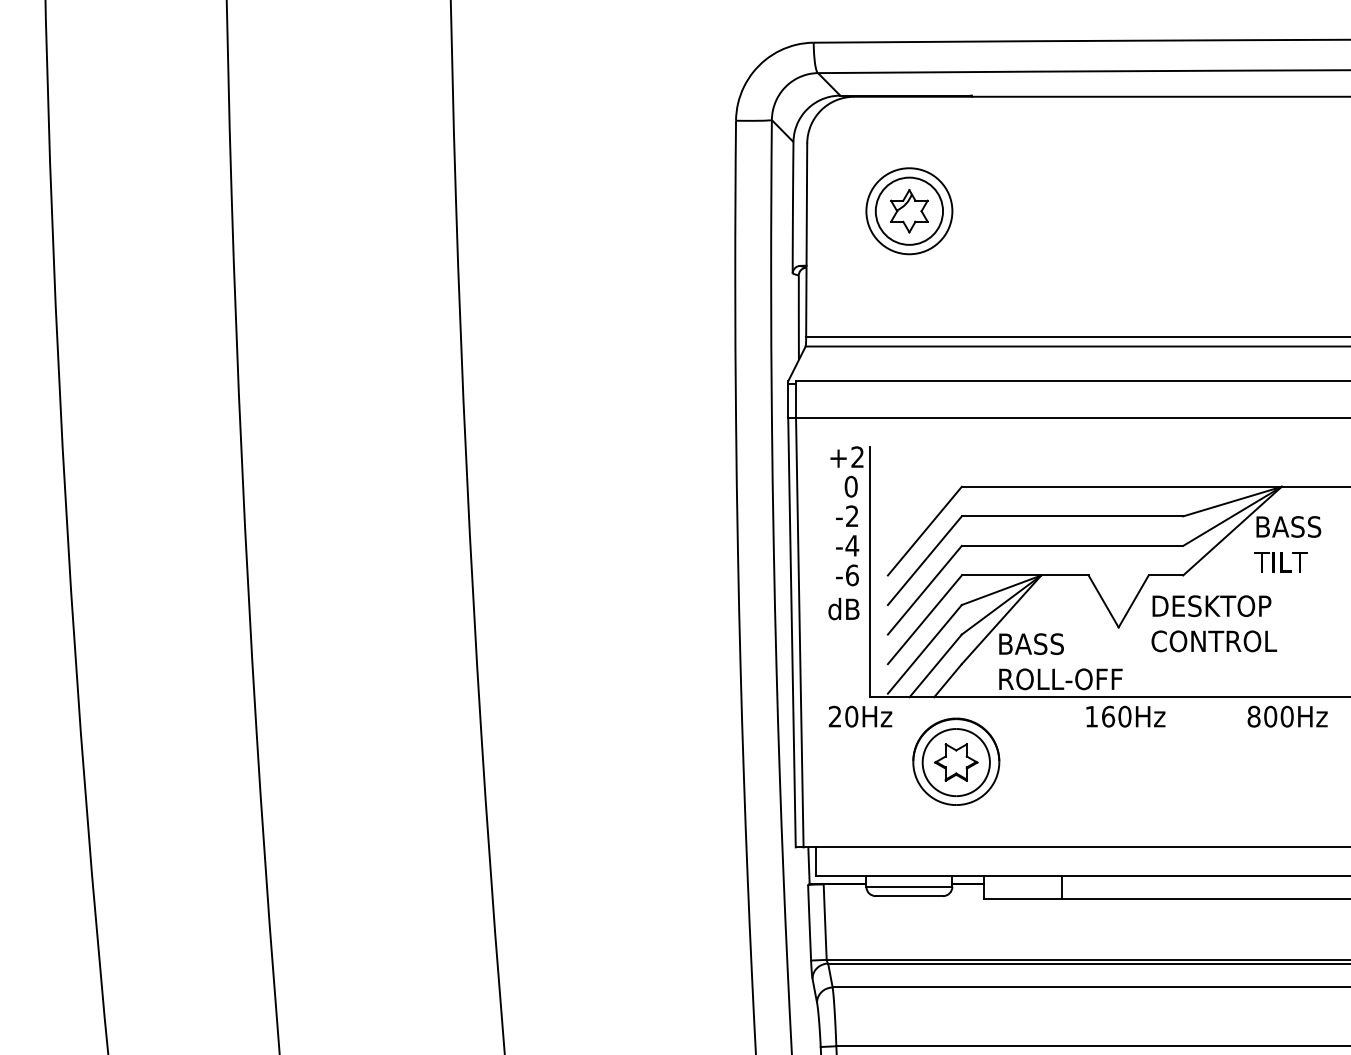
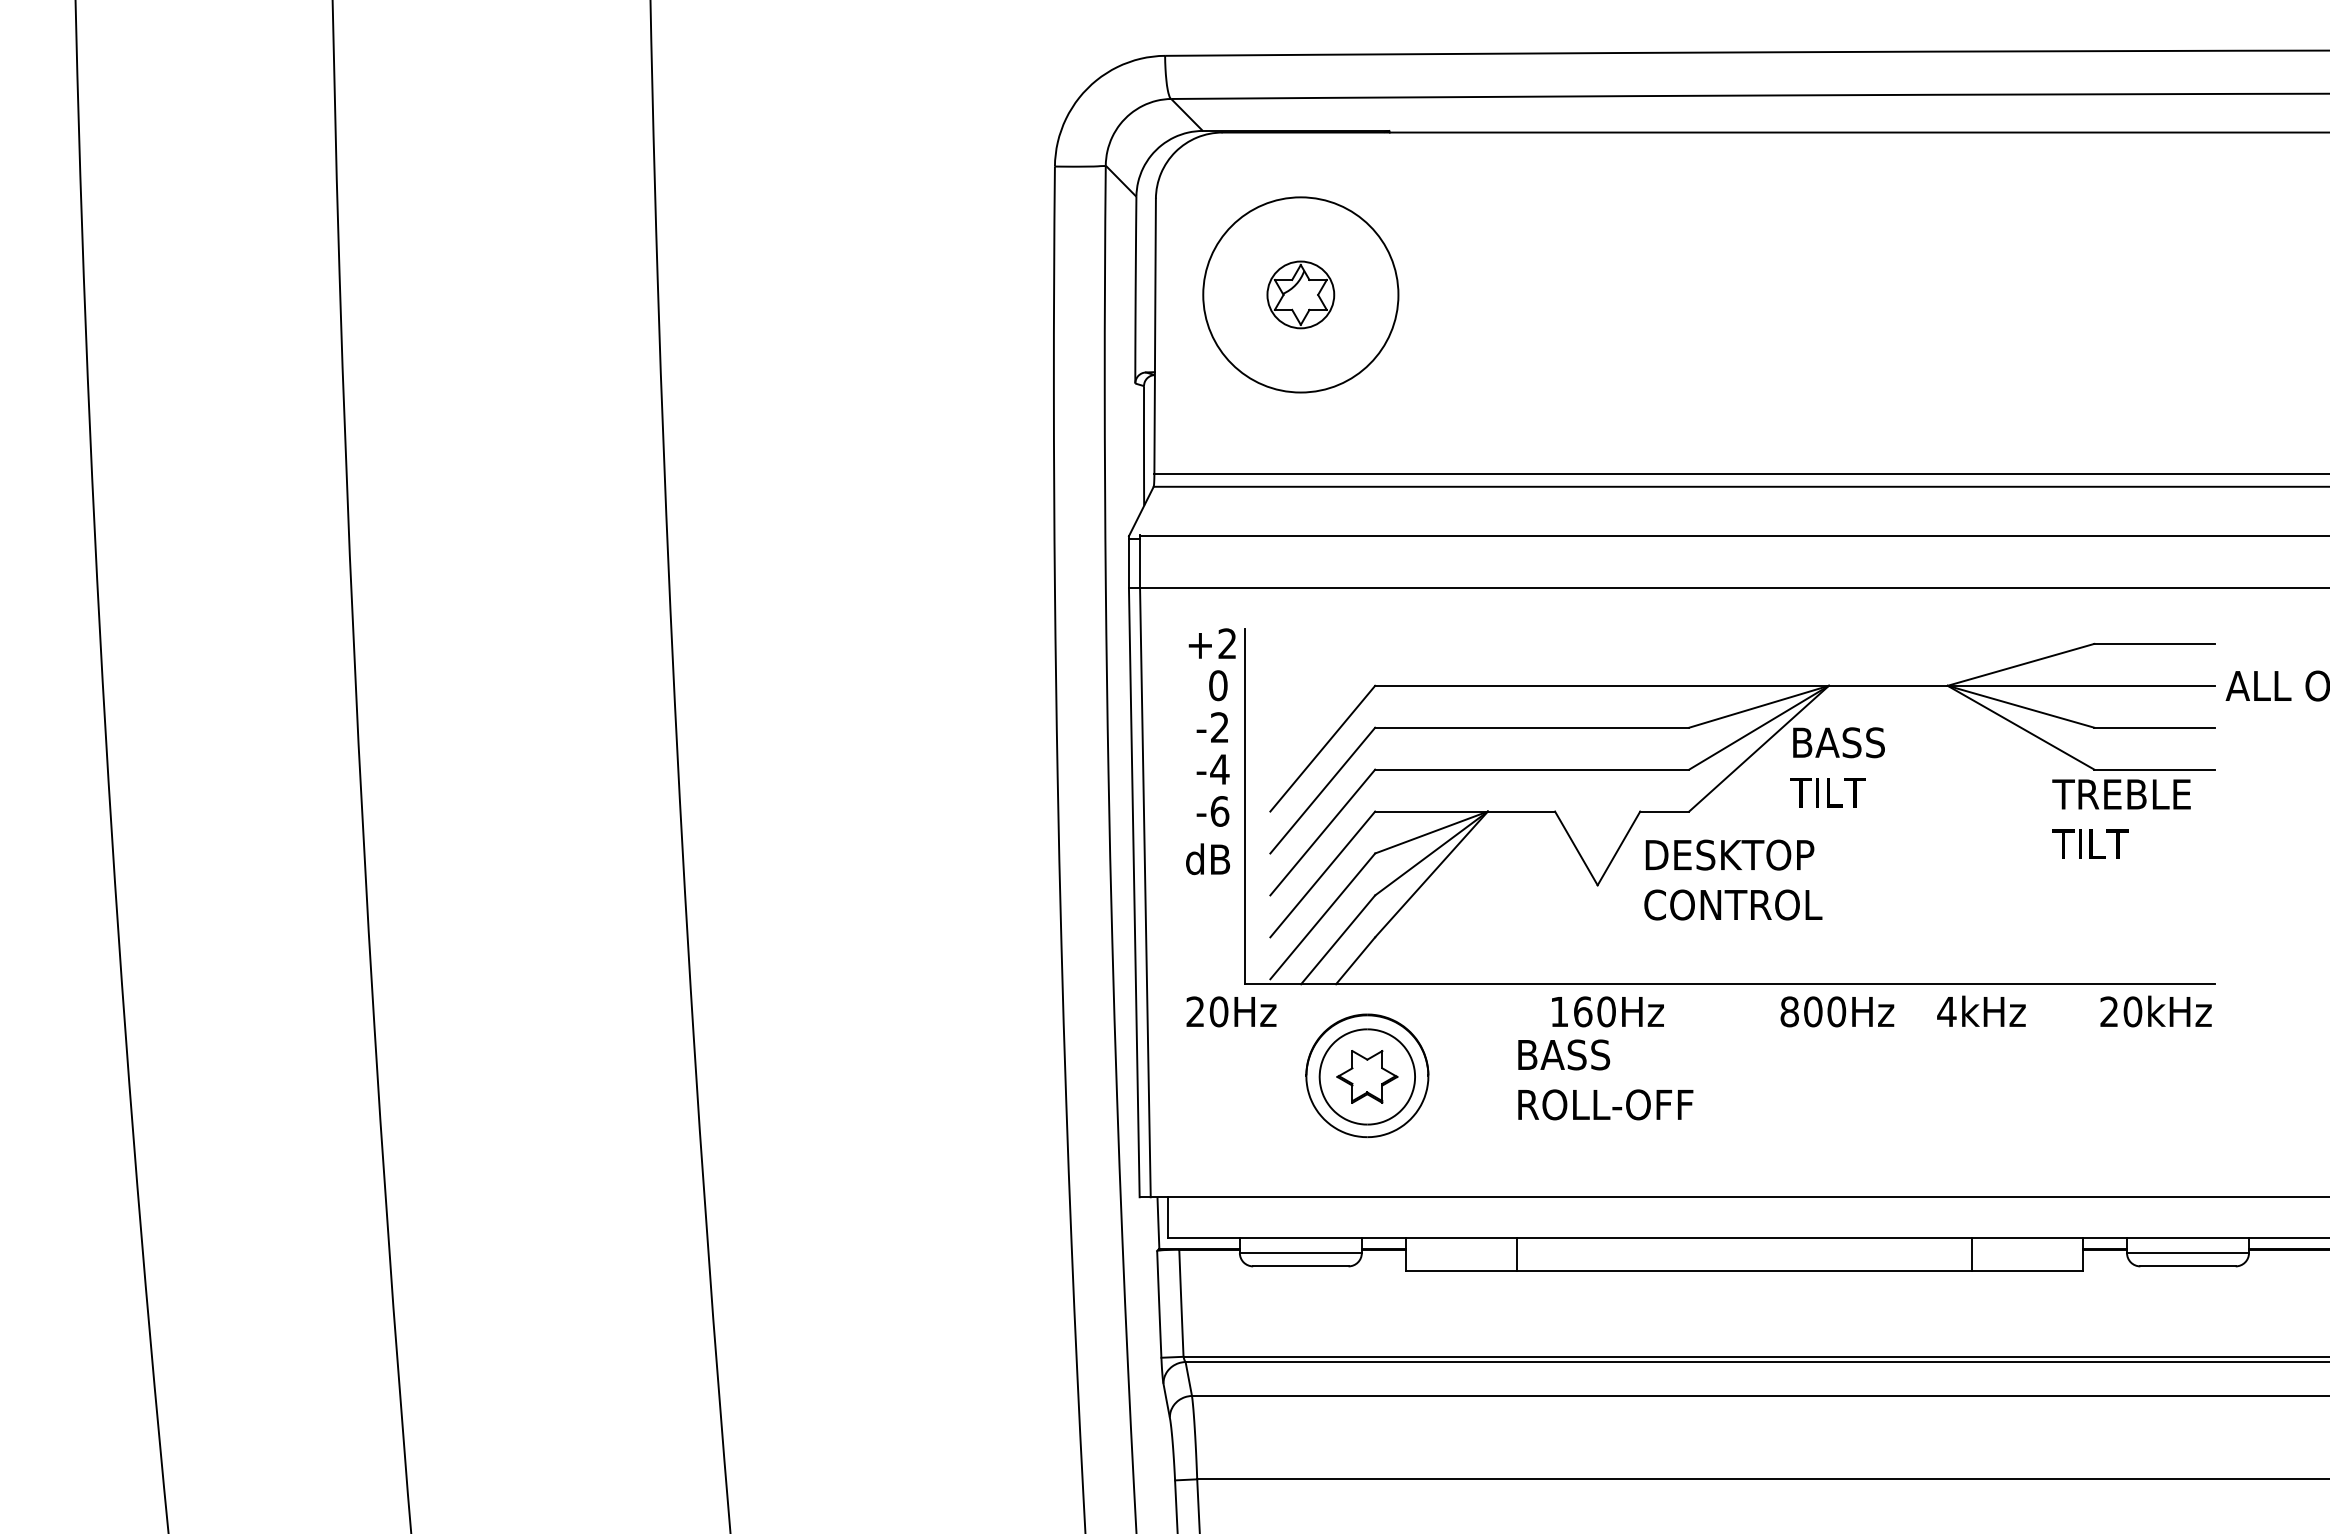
circle: (909, 210) -> (1300, 294), size x0.7
circle: (909, 210) -> (1300, 294), size x1.6
text: (1060, 661) -> (1605, 1079), moved

